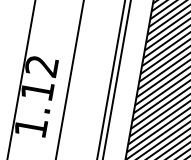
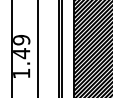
text: (39, 79) -> (21, 47), 1.12 -> 1.49

